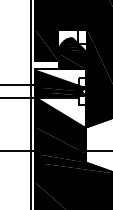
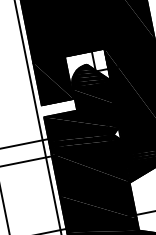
fill: (59, 78) -> (80, 123), added
fill: (59, 111) -> (89, 168), added

